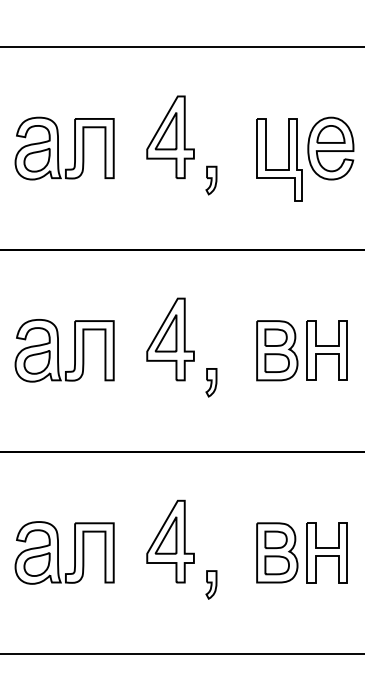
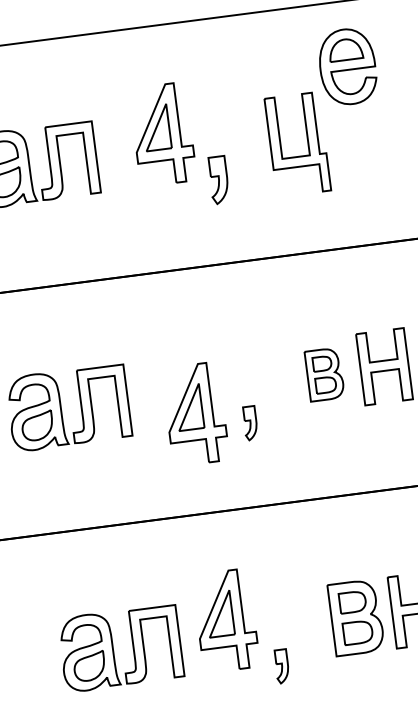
part: (330, 148) -> (347, 66), moved
part: (211, 180) -> (218, 180), size x1.4
part: (170, 339) -> (195, 414), moved
part: (277, 350) -> (324, 374), size x0.7
part: (64, 552) -> (120, 647), moved

